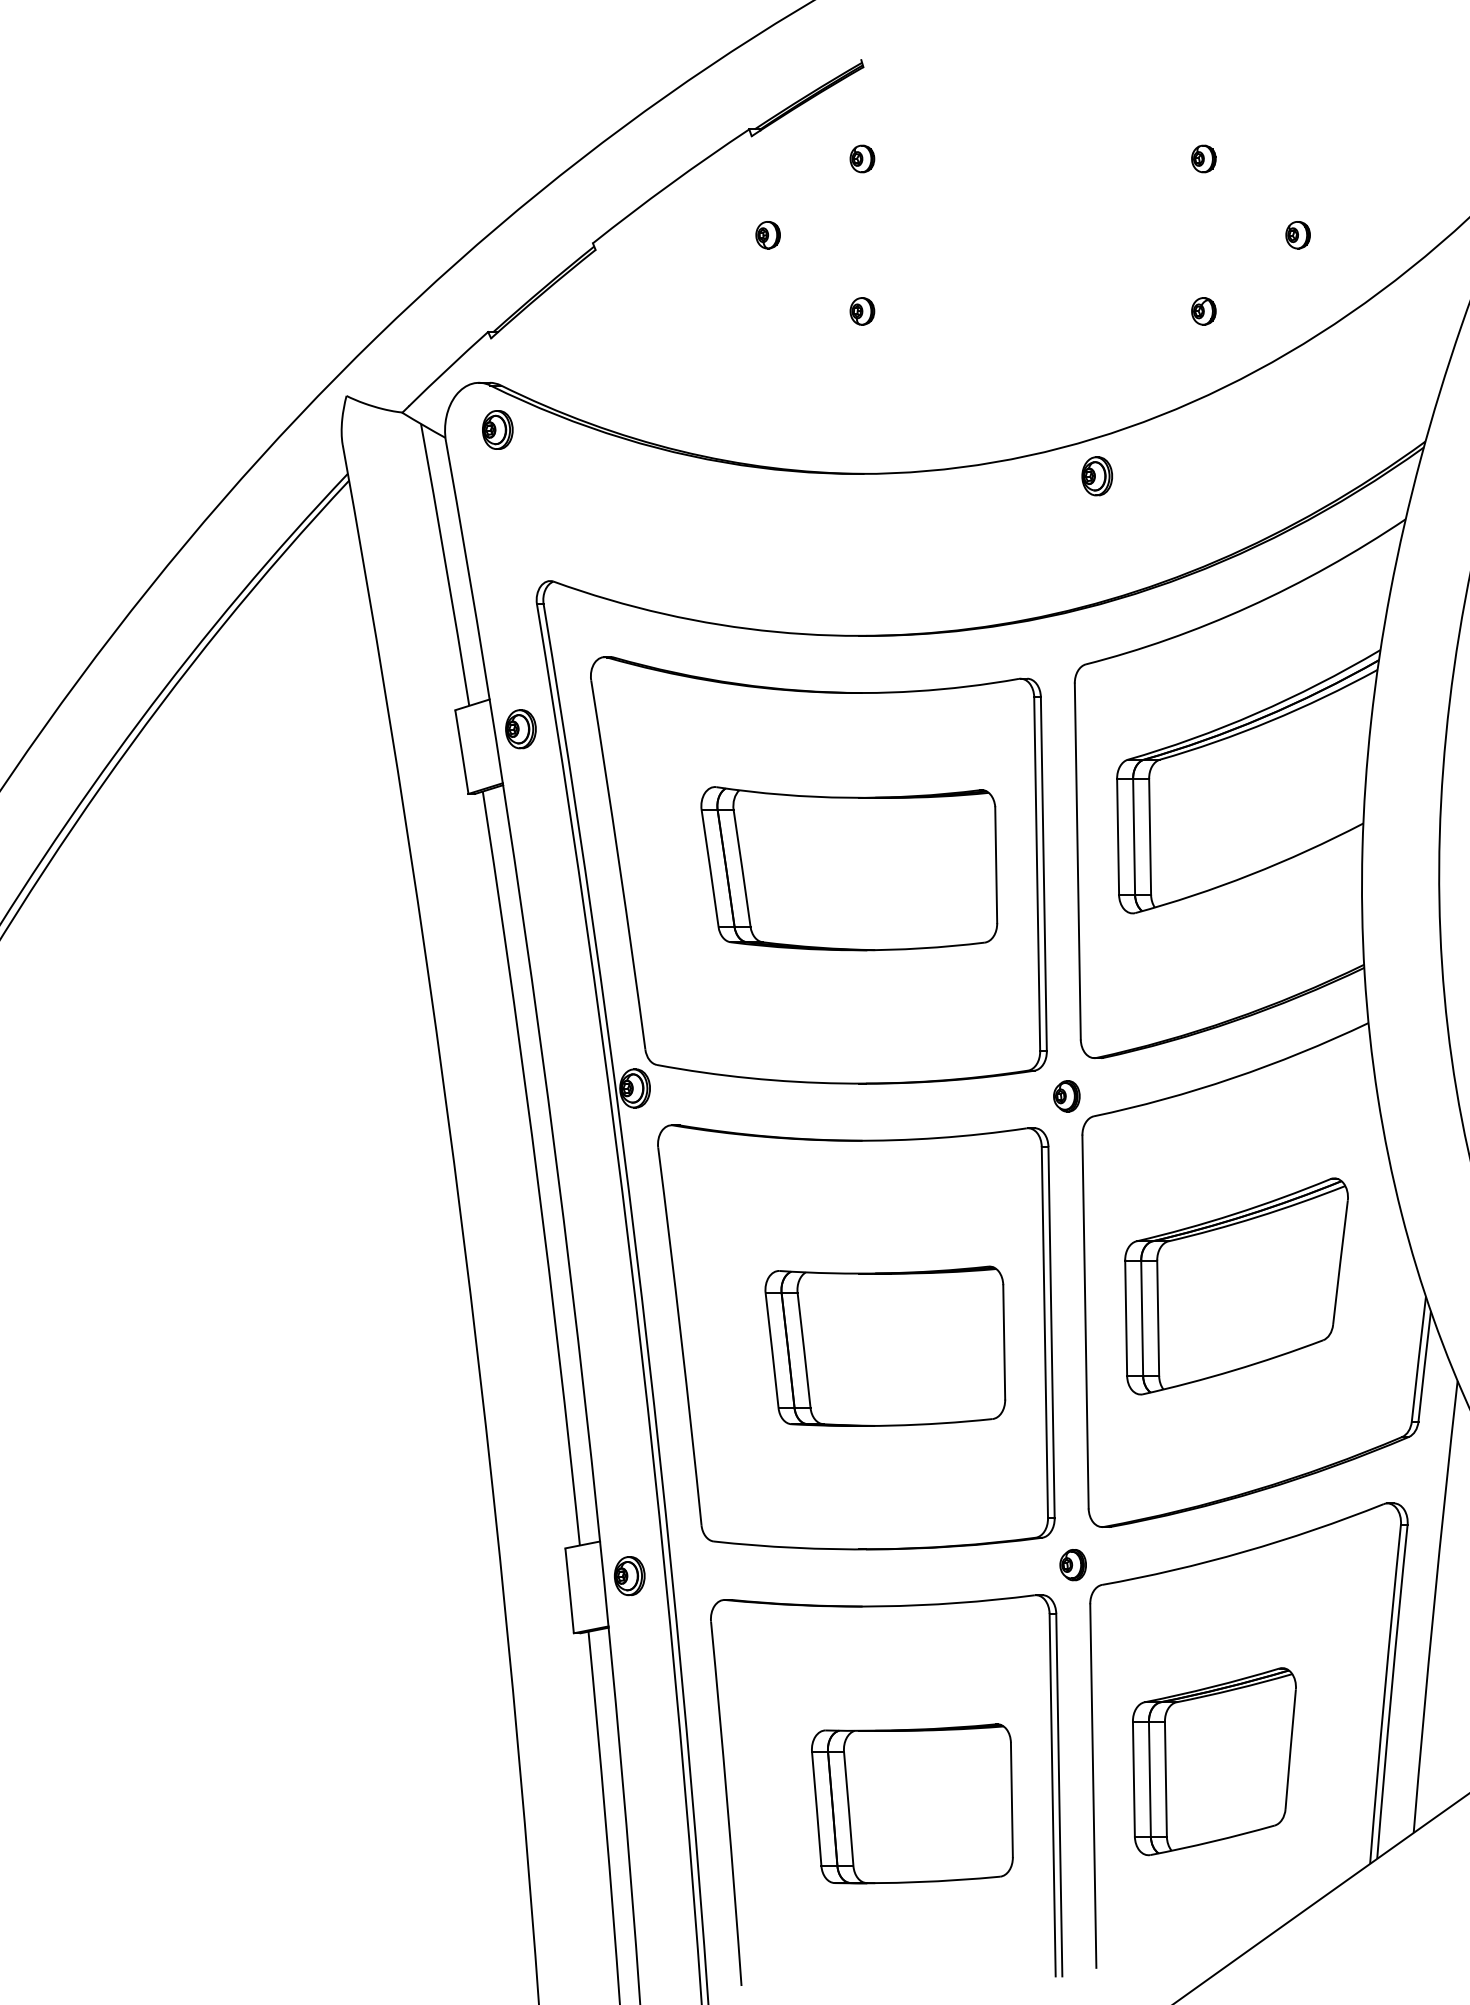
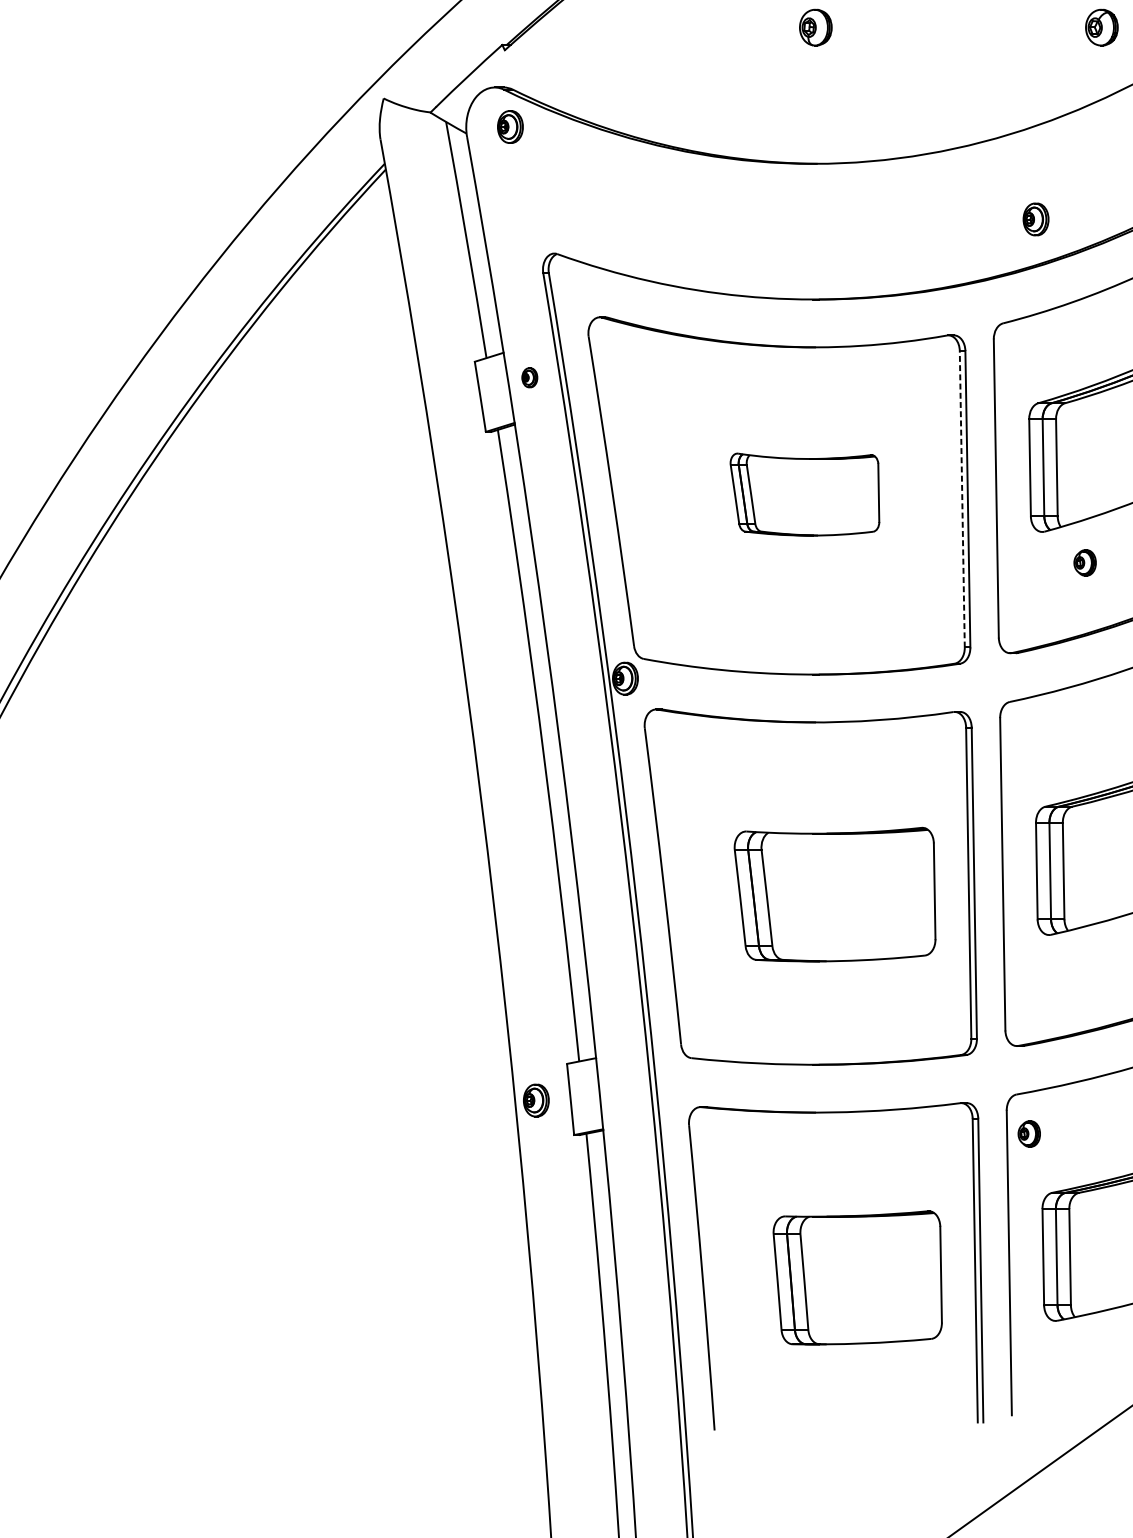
part: (862, 311) -> (815, 27), size x1.6
part: (1203, 311) -> (1101, 27), size x1.6
part: (1097, 476) -> (1036, 219), moved
part: (520, 729) -> (529, 377), size x0.6
part: (849, 868) -> (805, 494), size x0.6
line: (1037, 874) -> (962, 499), solid -> dashed
part: (1066, 1096) -> (1084, 563), moved
part: (1072, 1565) -> (1028, 1134), moved
part: (629, 1576) -> (536, 1100), moved

